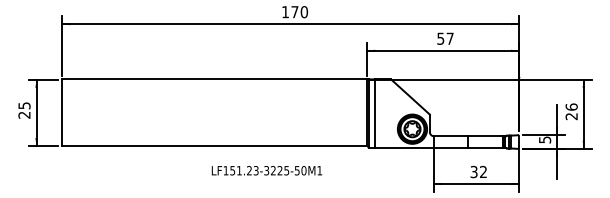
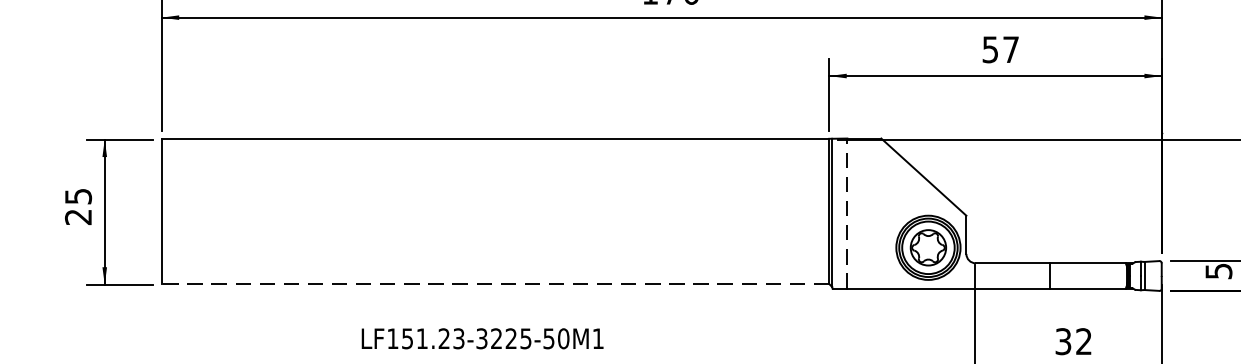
line: (375, 113) -> (847, 213), solid -> dashed
line: (214, 145) -> (494, 283), solid -> dashed
text: (266, 170) -> (481, 338), moved

